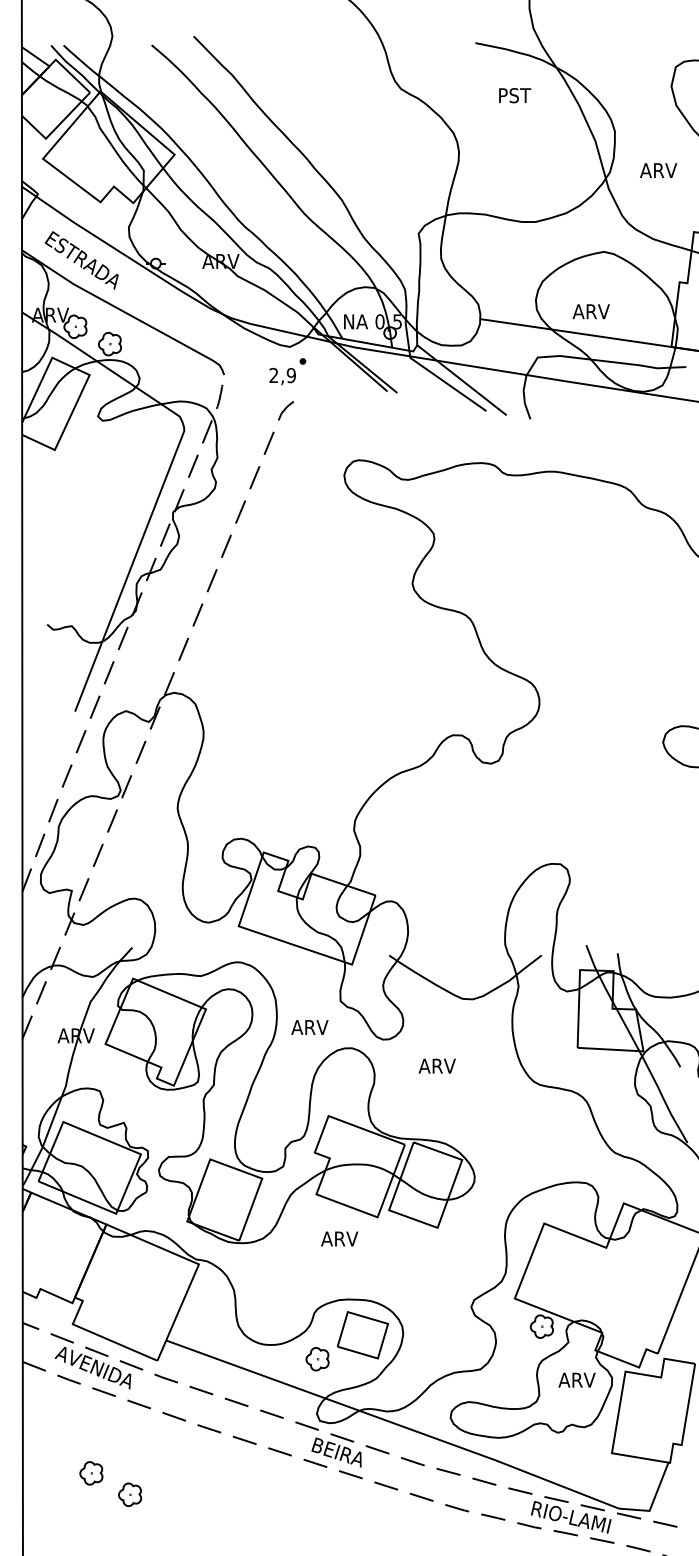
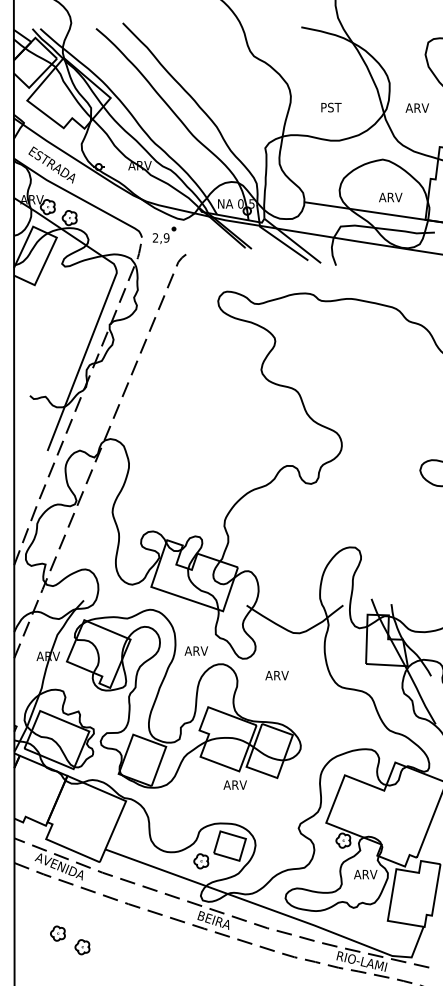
text: (515, 95) -> (331, 107), moved
text: (590, 311) -> (390, 197), moved
part: (287, 371) -> (164, 235), moved
text: (338, 1238) -> (234, 784), moved

